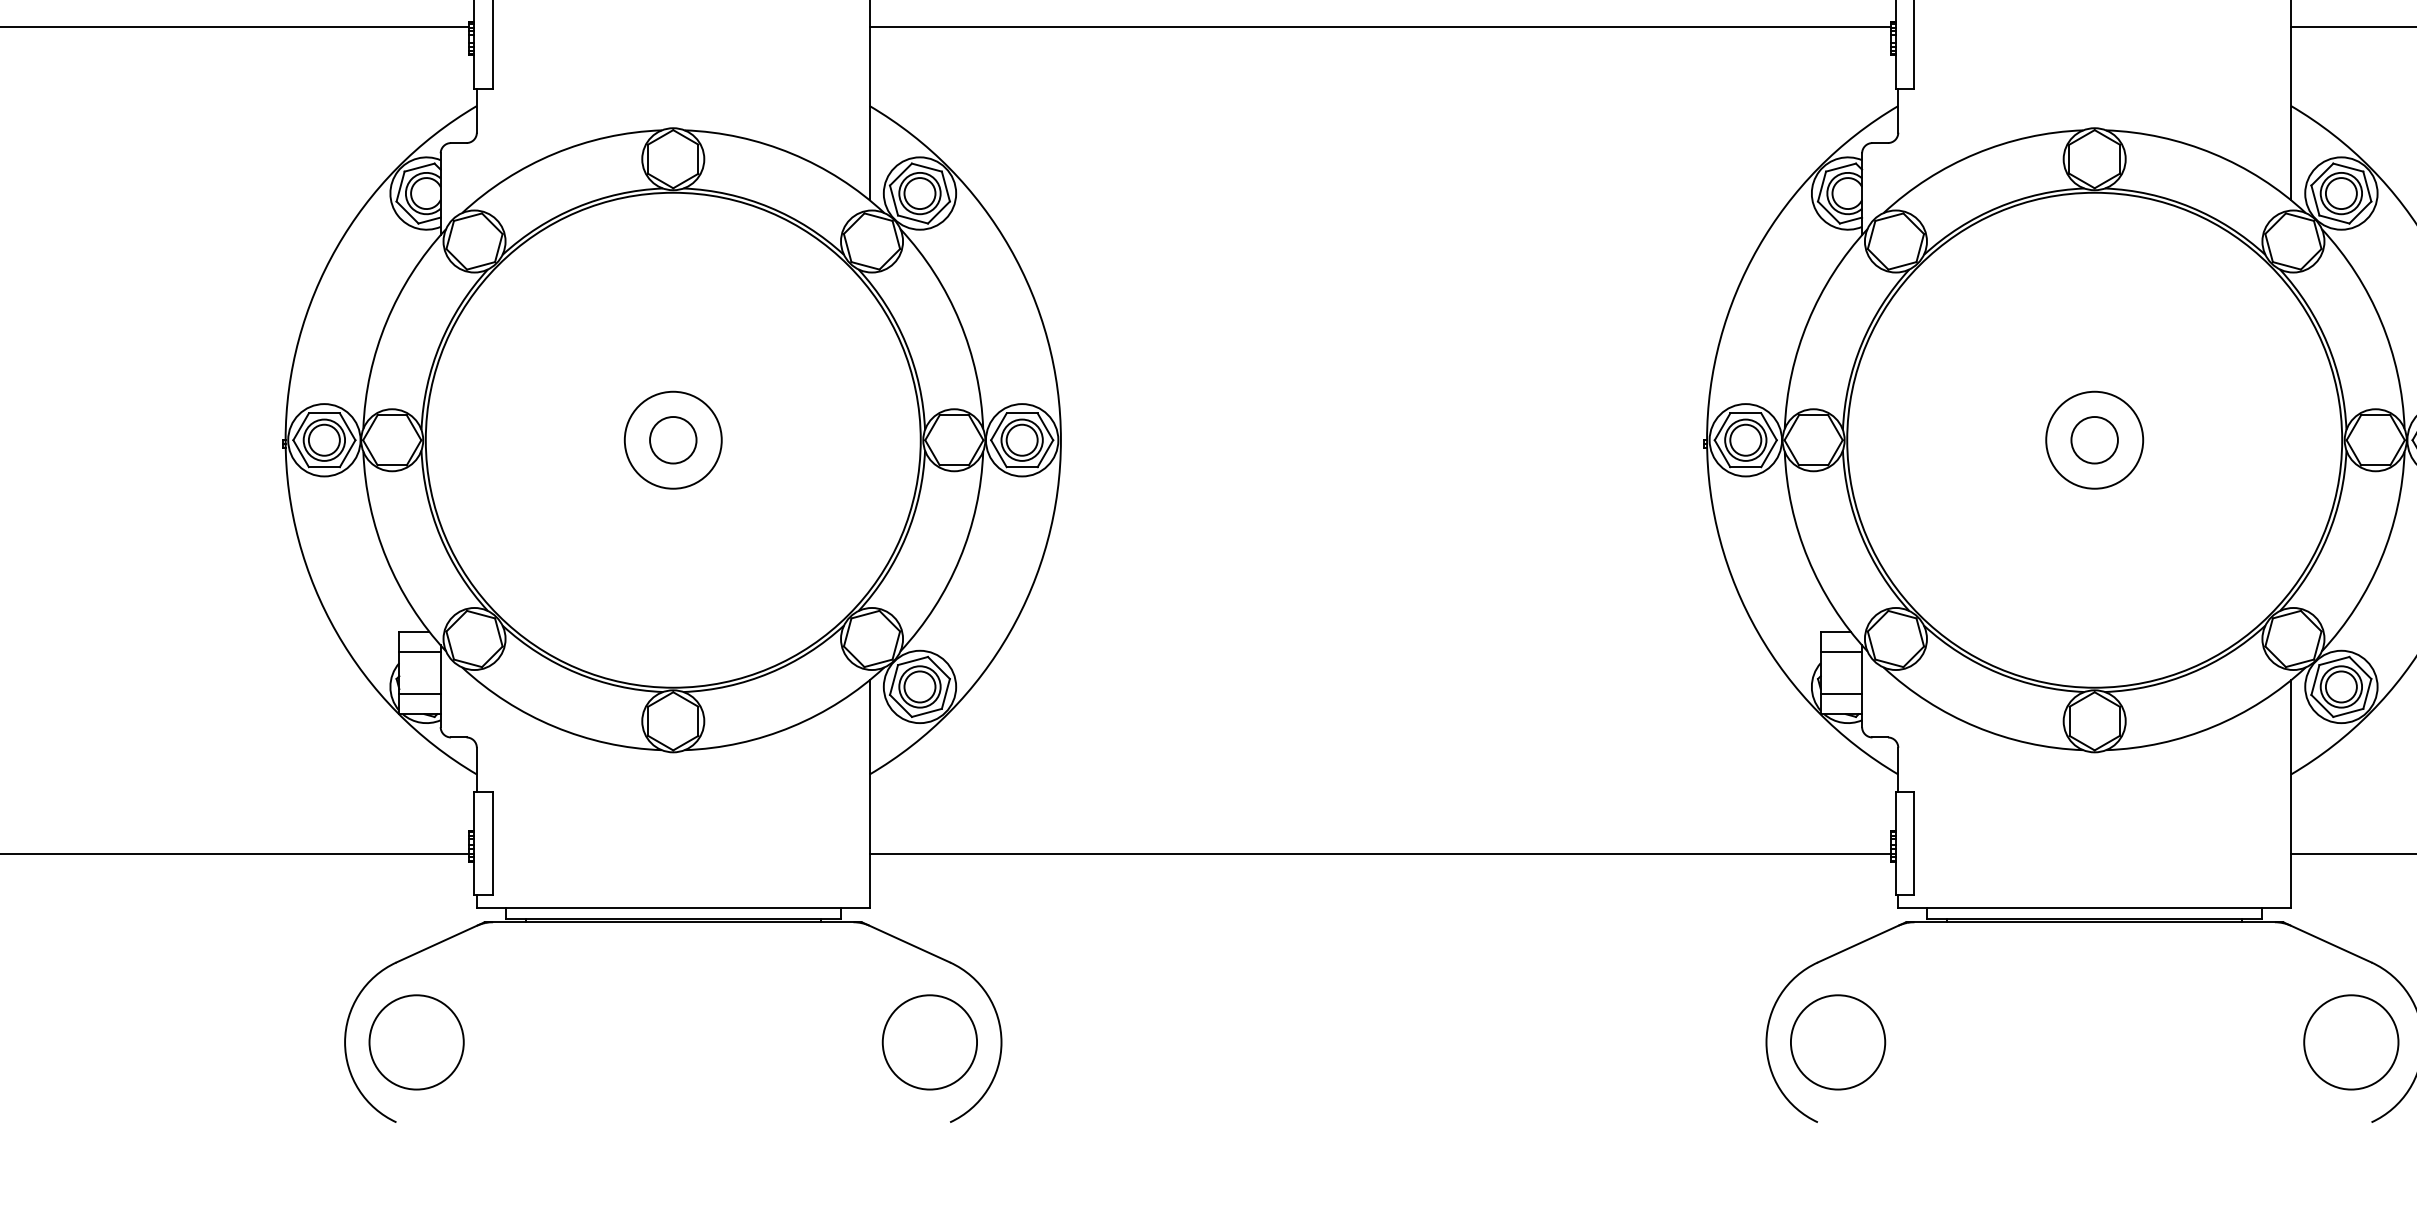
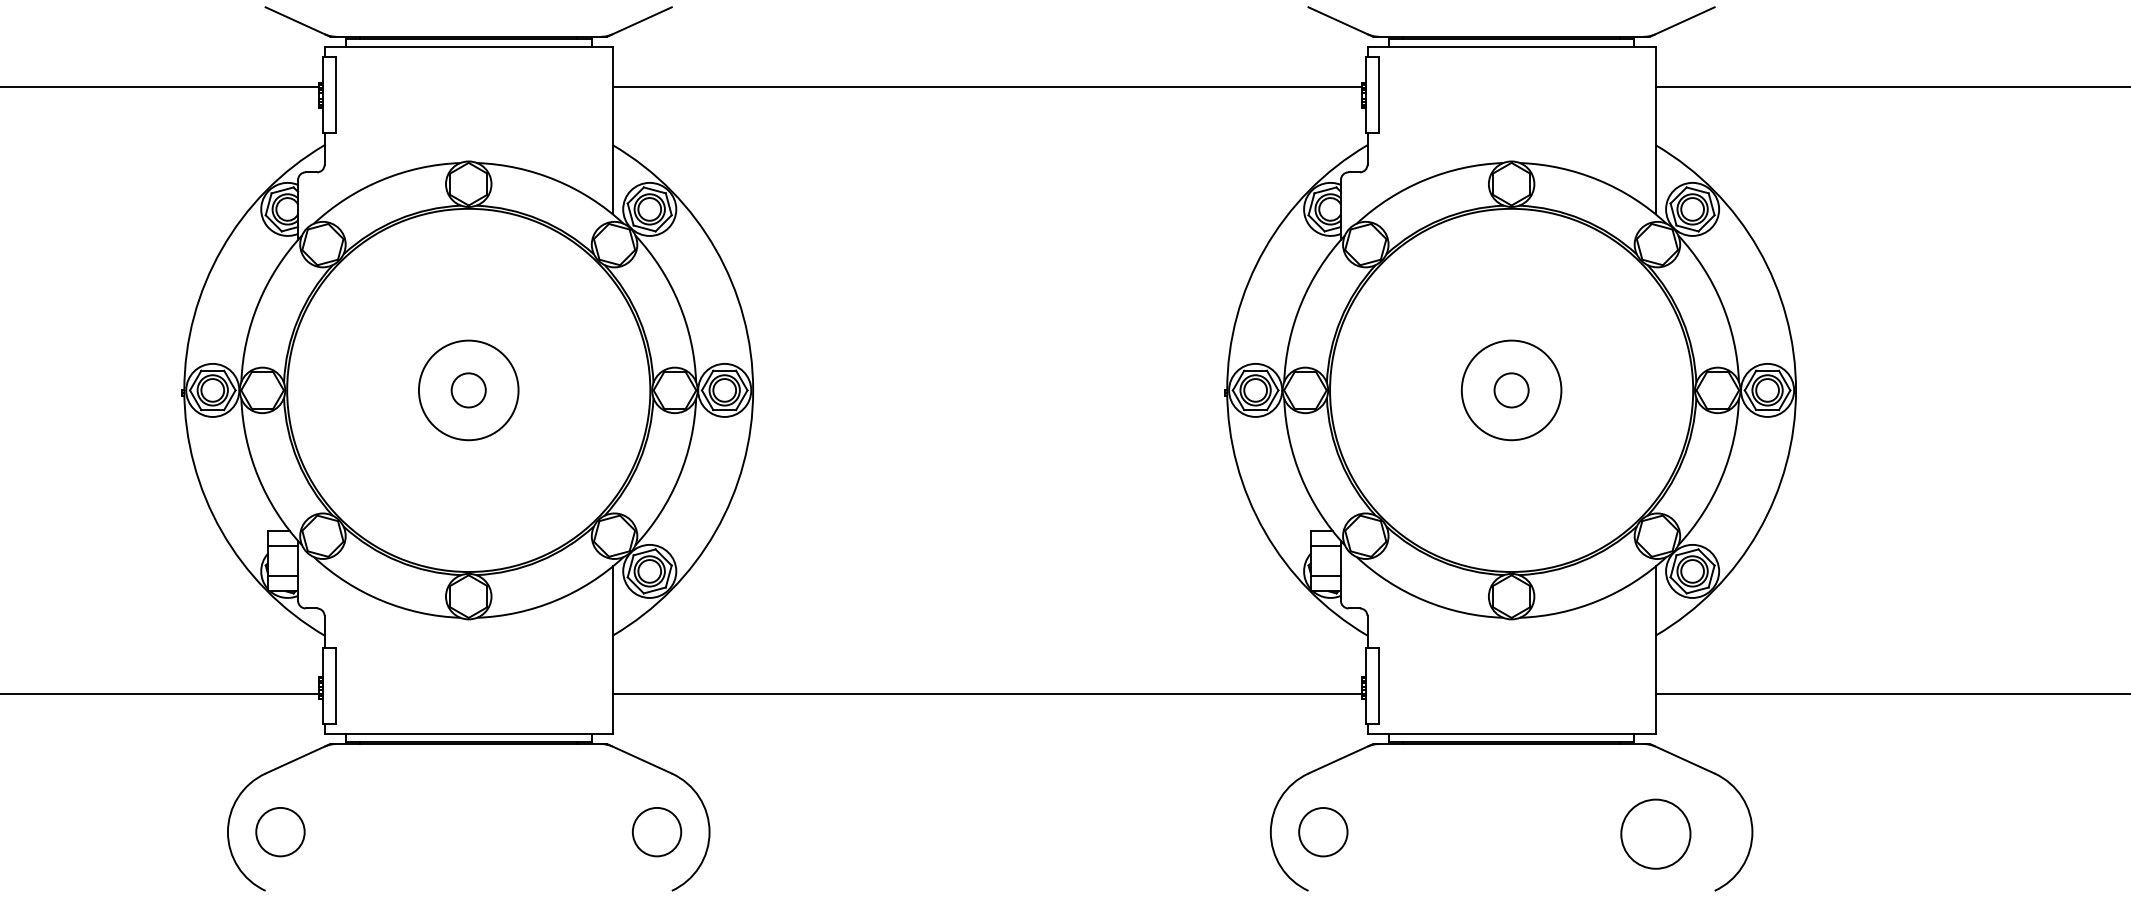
circle: (672, 439) -> (468, 389), size x1.4
circle: (2094, 439) -> (1511, 389), size x1.4
circle: (416, 1041) -> (280, 831), size x0.7
circle: (929, 1041) -> (656, 831), size x0.7
circle: (1836, 1041) -> (1322, 831), size x0.7
circle: (2350, 1041) -> (1655, 833), moved

